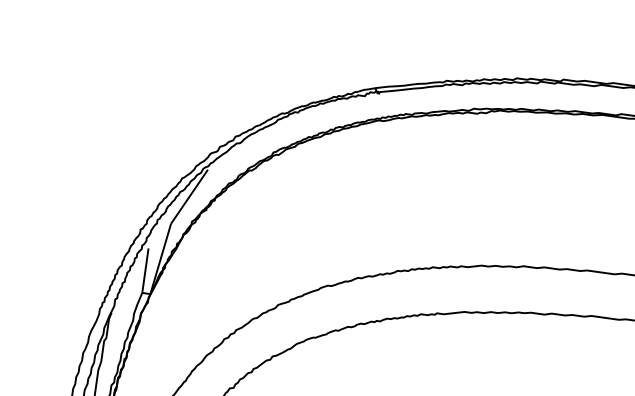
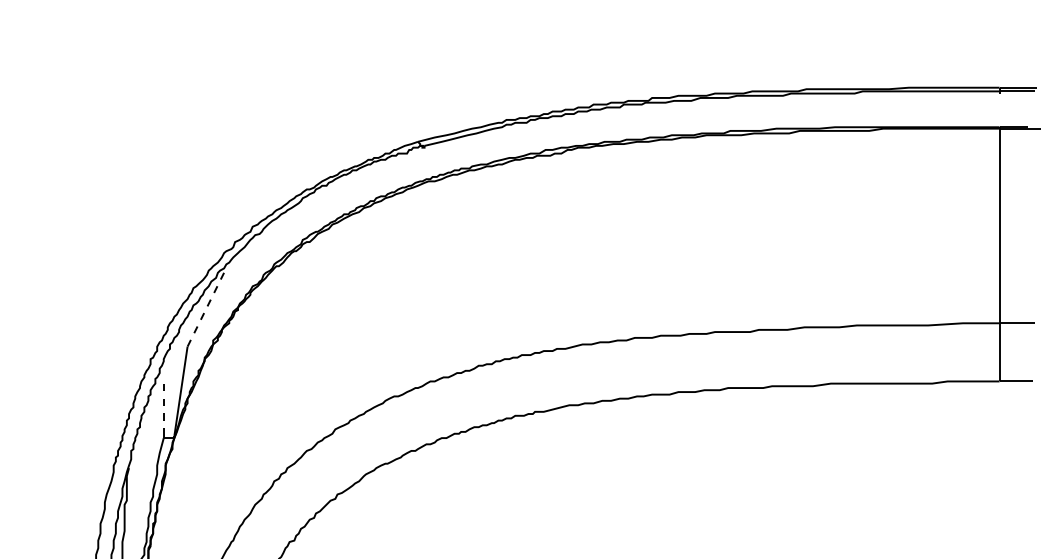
line: (189, 197) -> (205, 310), solid -> dashed
line: (145, 269) -> (163, 408), solid -> dashed

